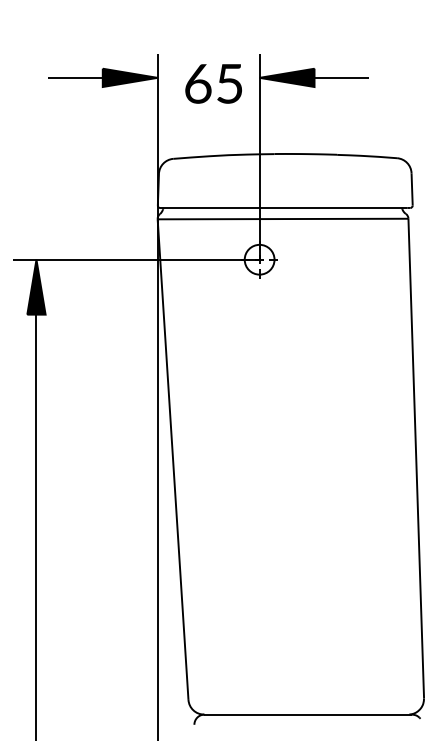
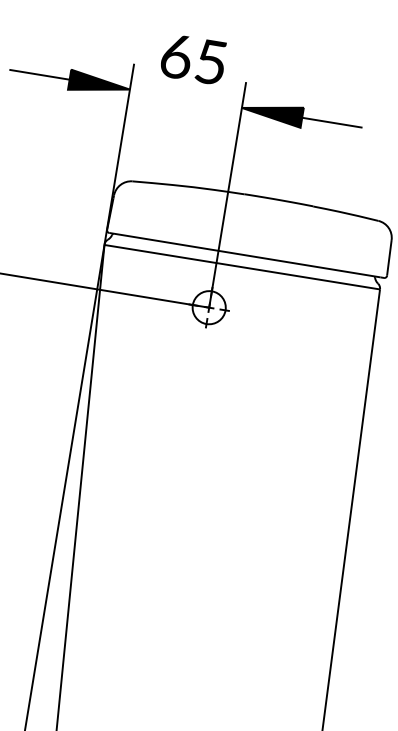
text: (213, 83) -> (193, 58), moved

